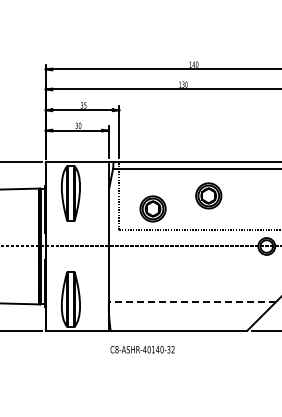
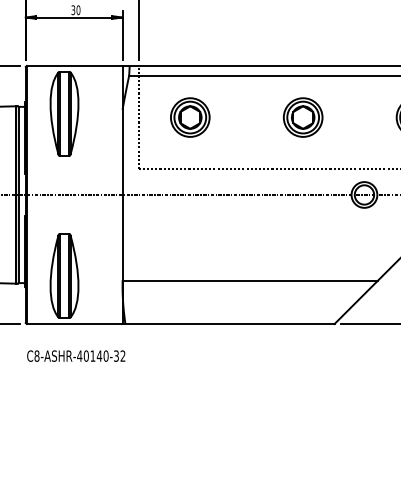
part: (208, 195) -> (302, 116), moved
part: (152, 208) -> (189, 116), moved
line: (191, 302) -> (249, 280), dashed -> solid
text: (142, 349) -> (76, 355), moved

